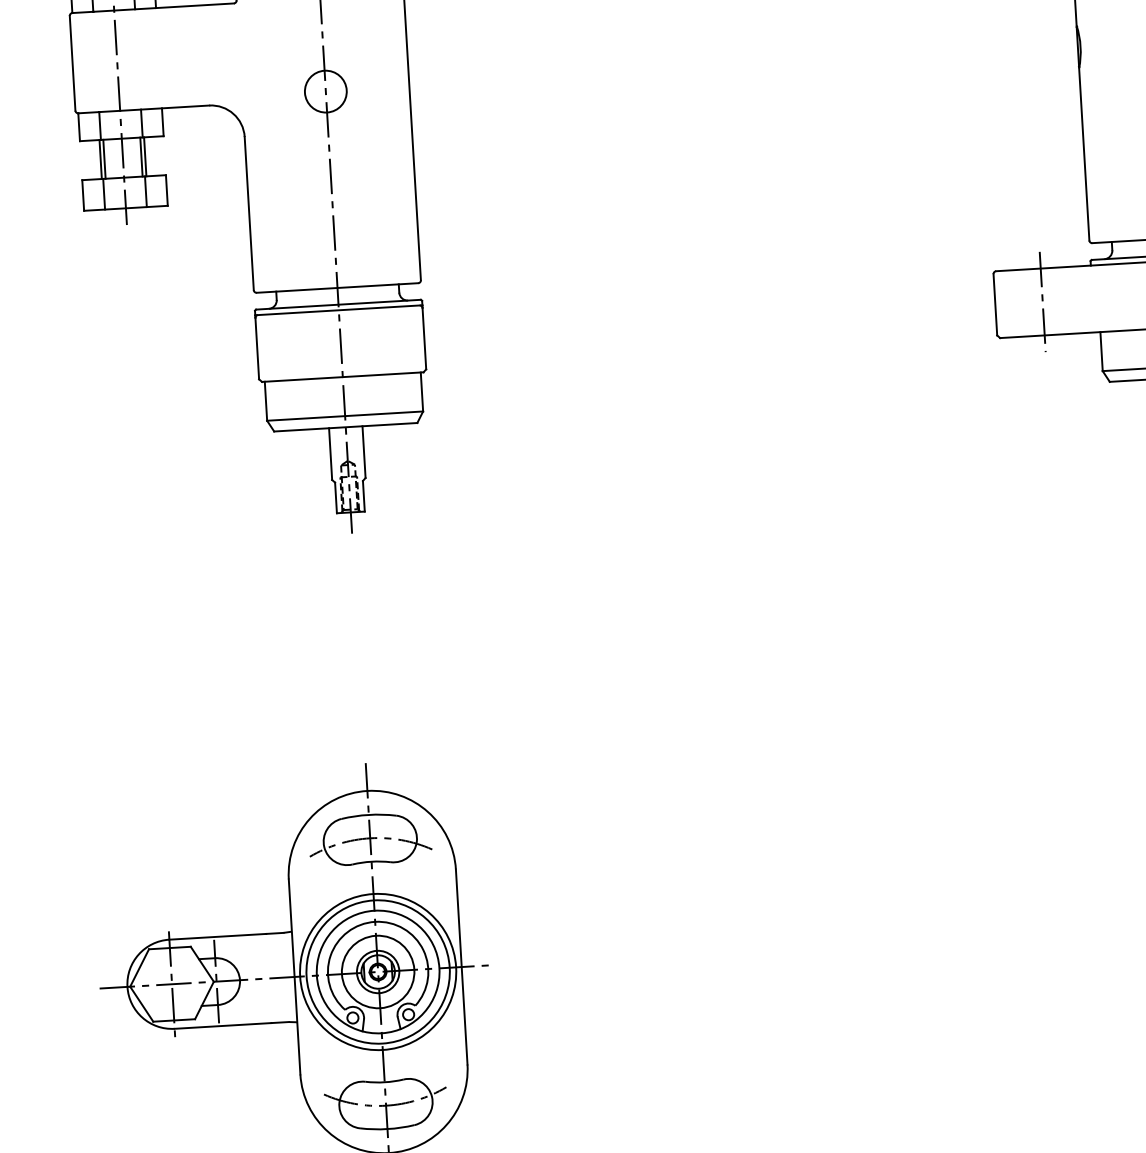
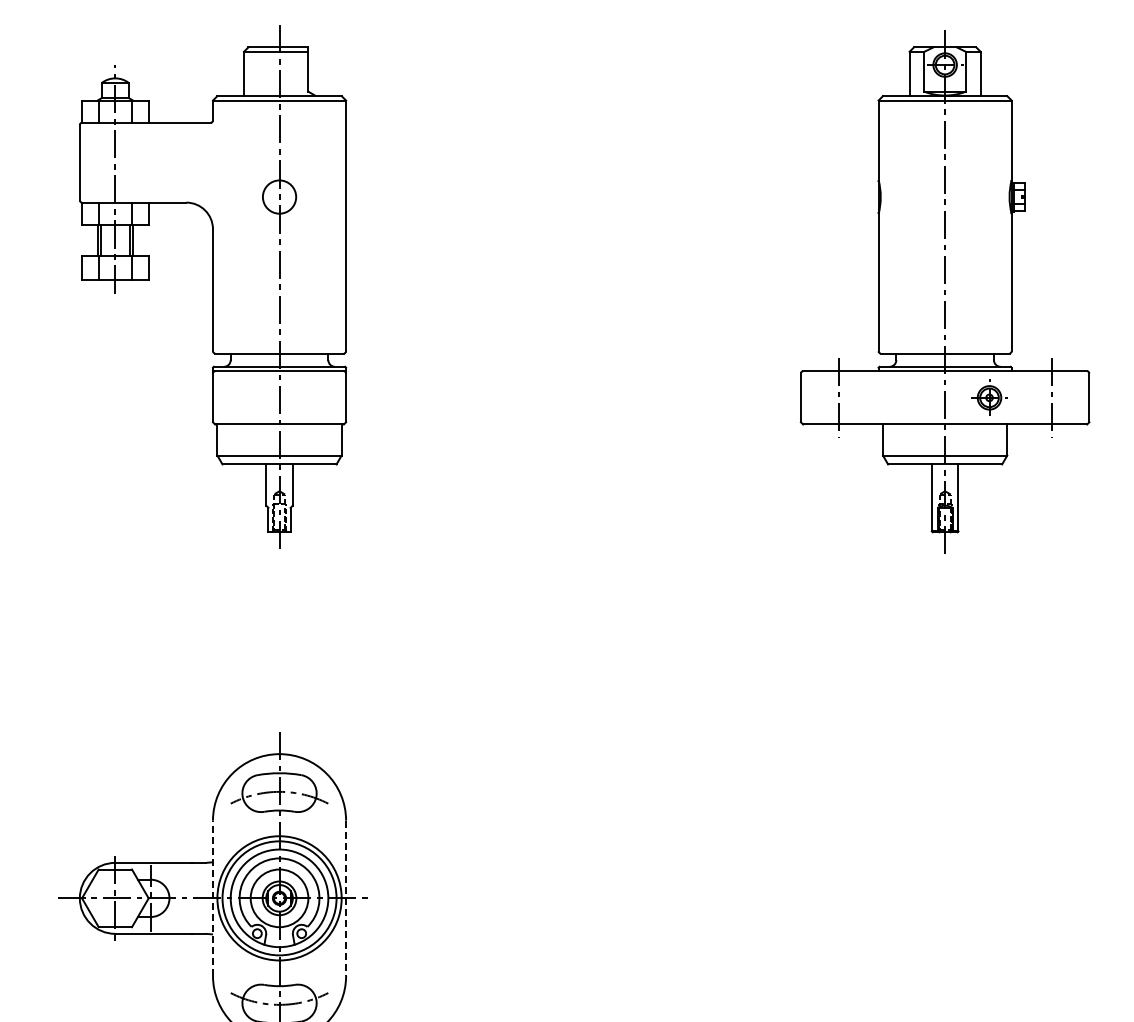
line: (462, 967) -> (346, 898), solid -> dashed
line: (293, 977) -> (212, 898), solid -> dashed

